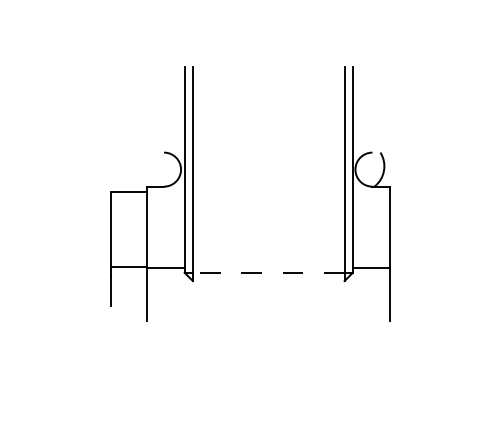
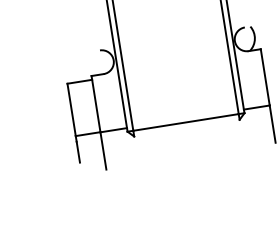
line: (268, 272) -> (185, 122), dashed -> solid

